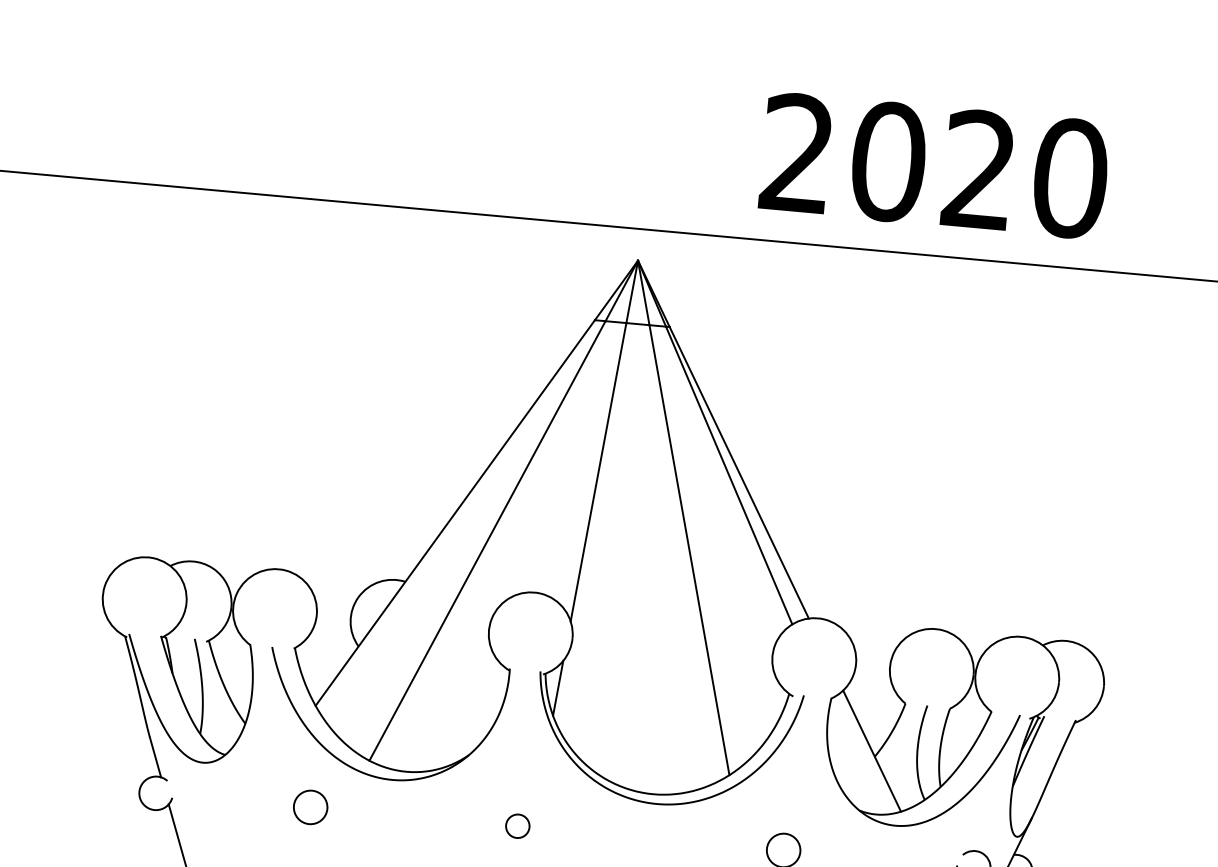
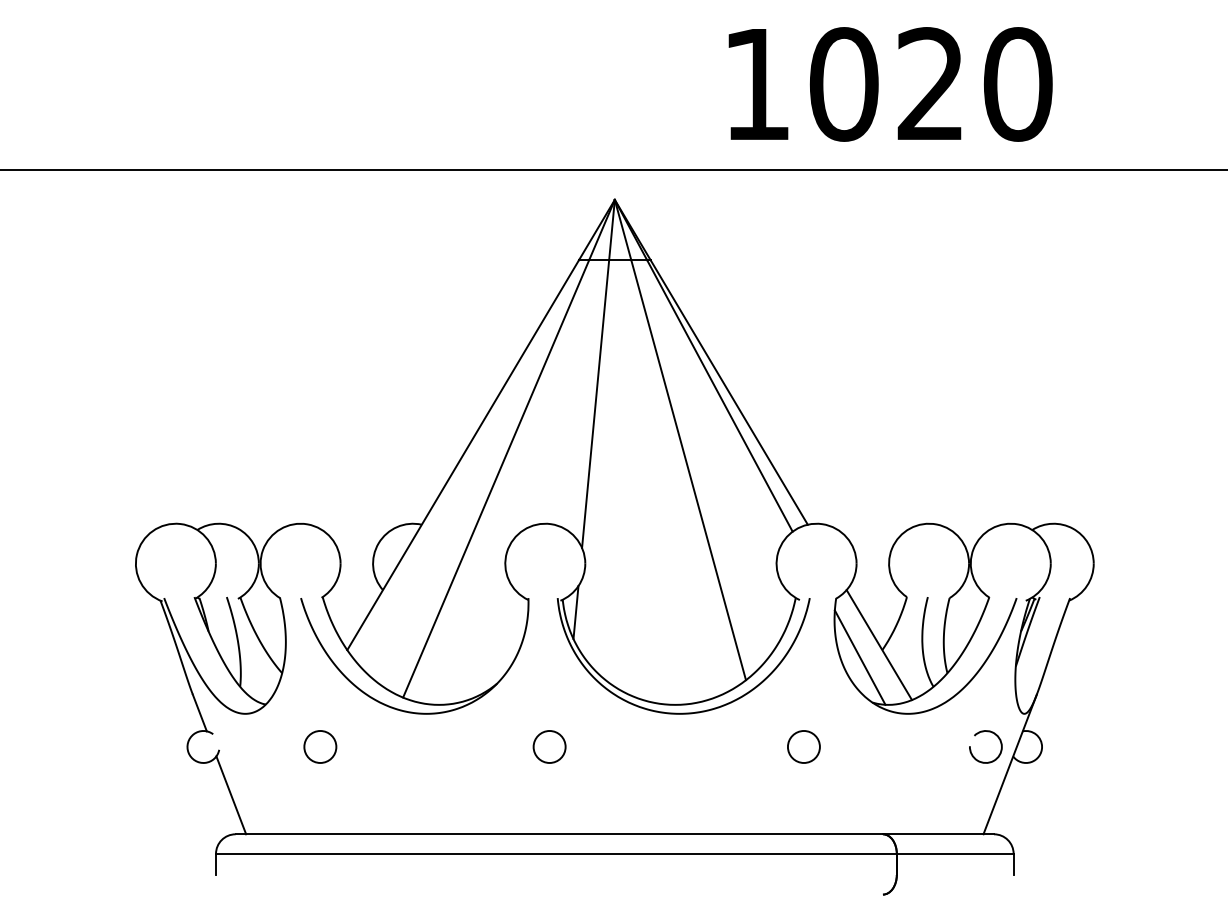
text: (796, 152) -> (755, 83), 2020 -> 1020
line: (850, 762) -> (859, 657), added
circle: (310, 806) -> (320, 746), moved
circle: (517, 825) -> (549, 746), size x1.43

